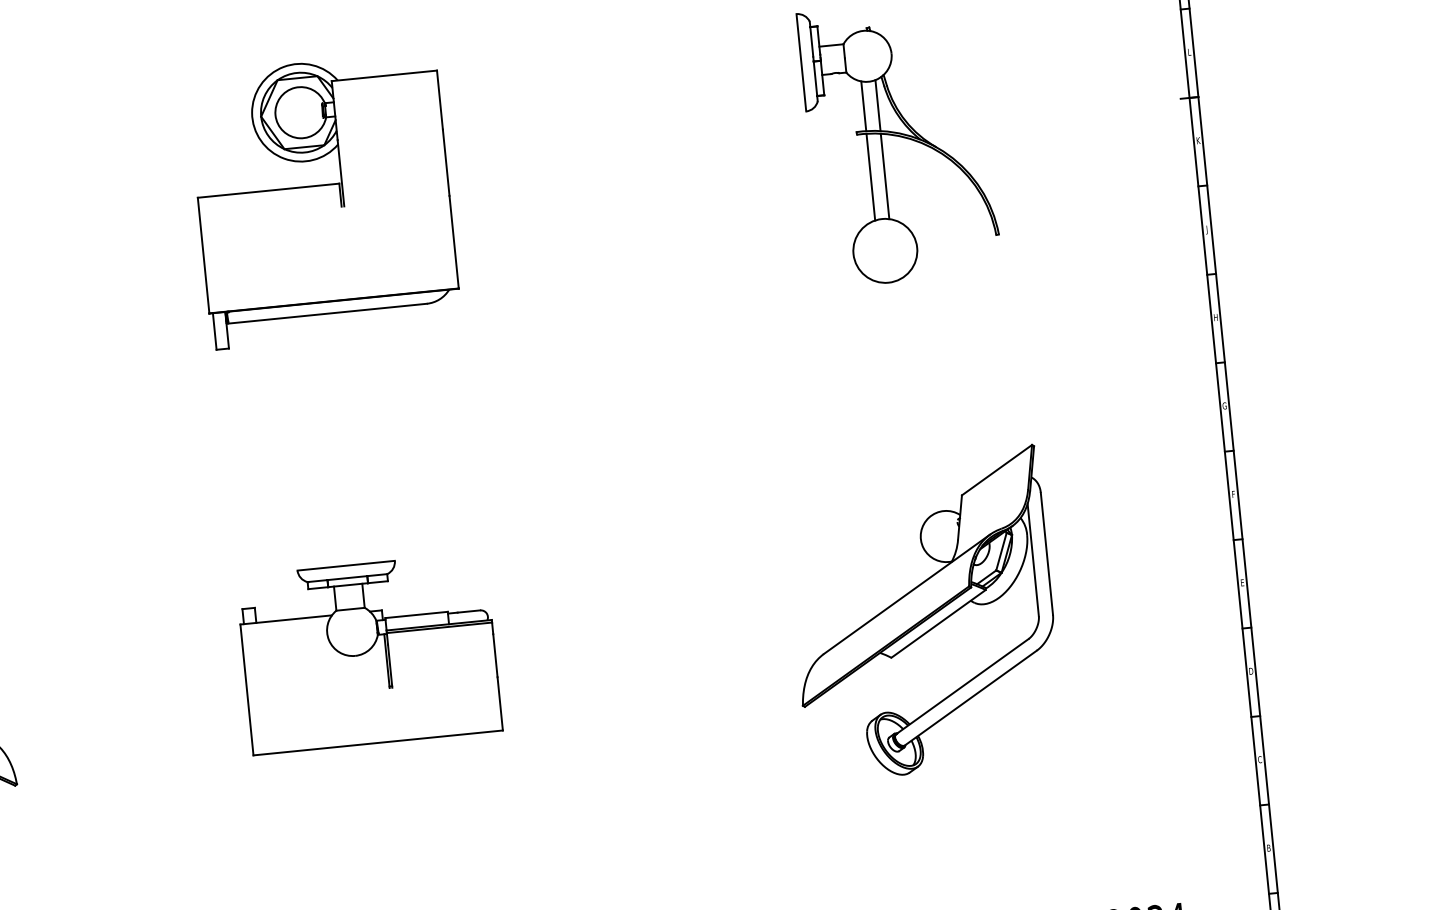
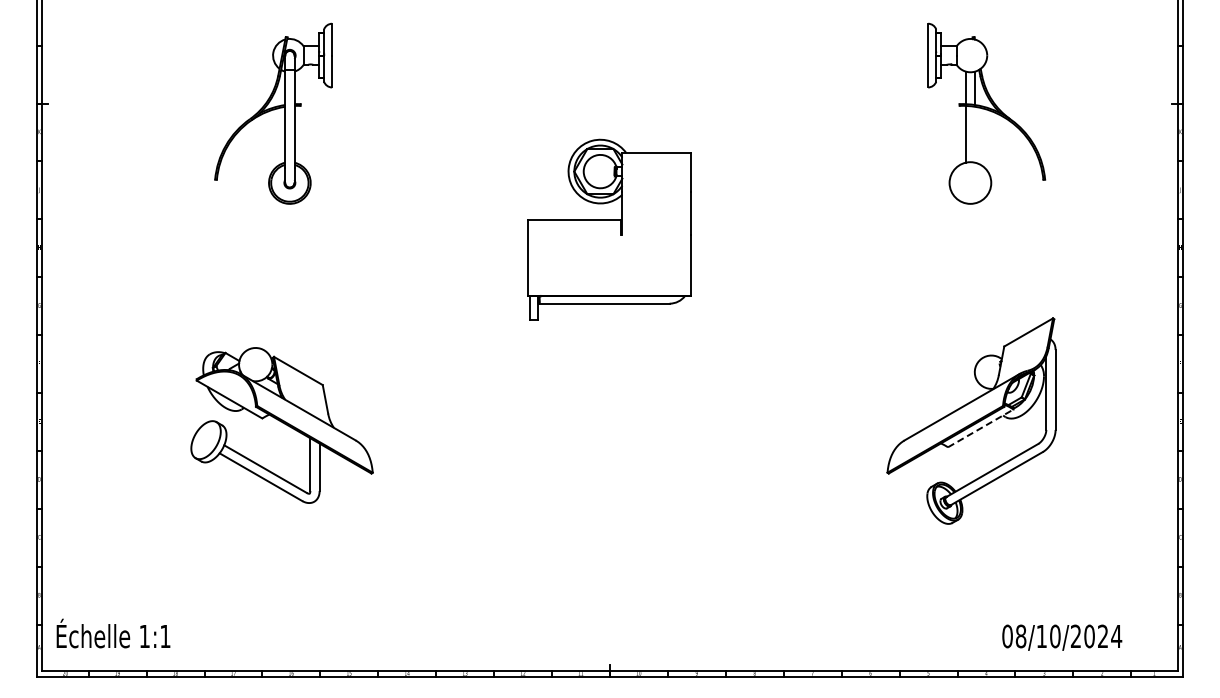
line: (885, 175) -> (975, 134), removed
part: (323, 199) -> (609, 229), moved
line: (938, 624) -> (980, 428), solid -> dashed
part: (368, 653) -> (609, 410), removed

